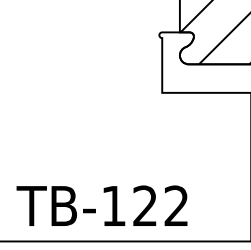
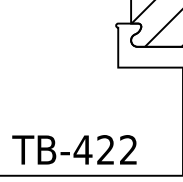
text: (113, 205) -> (82, 149), TB-122 -> TB-422

